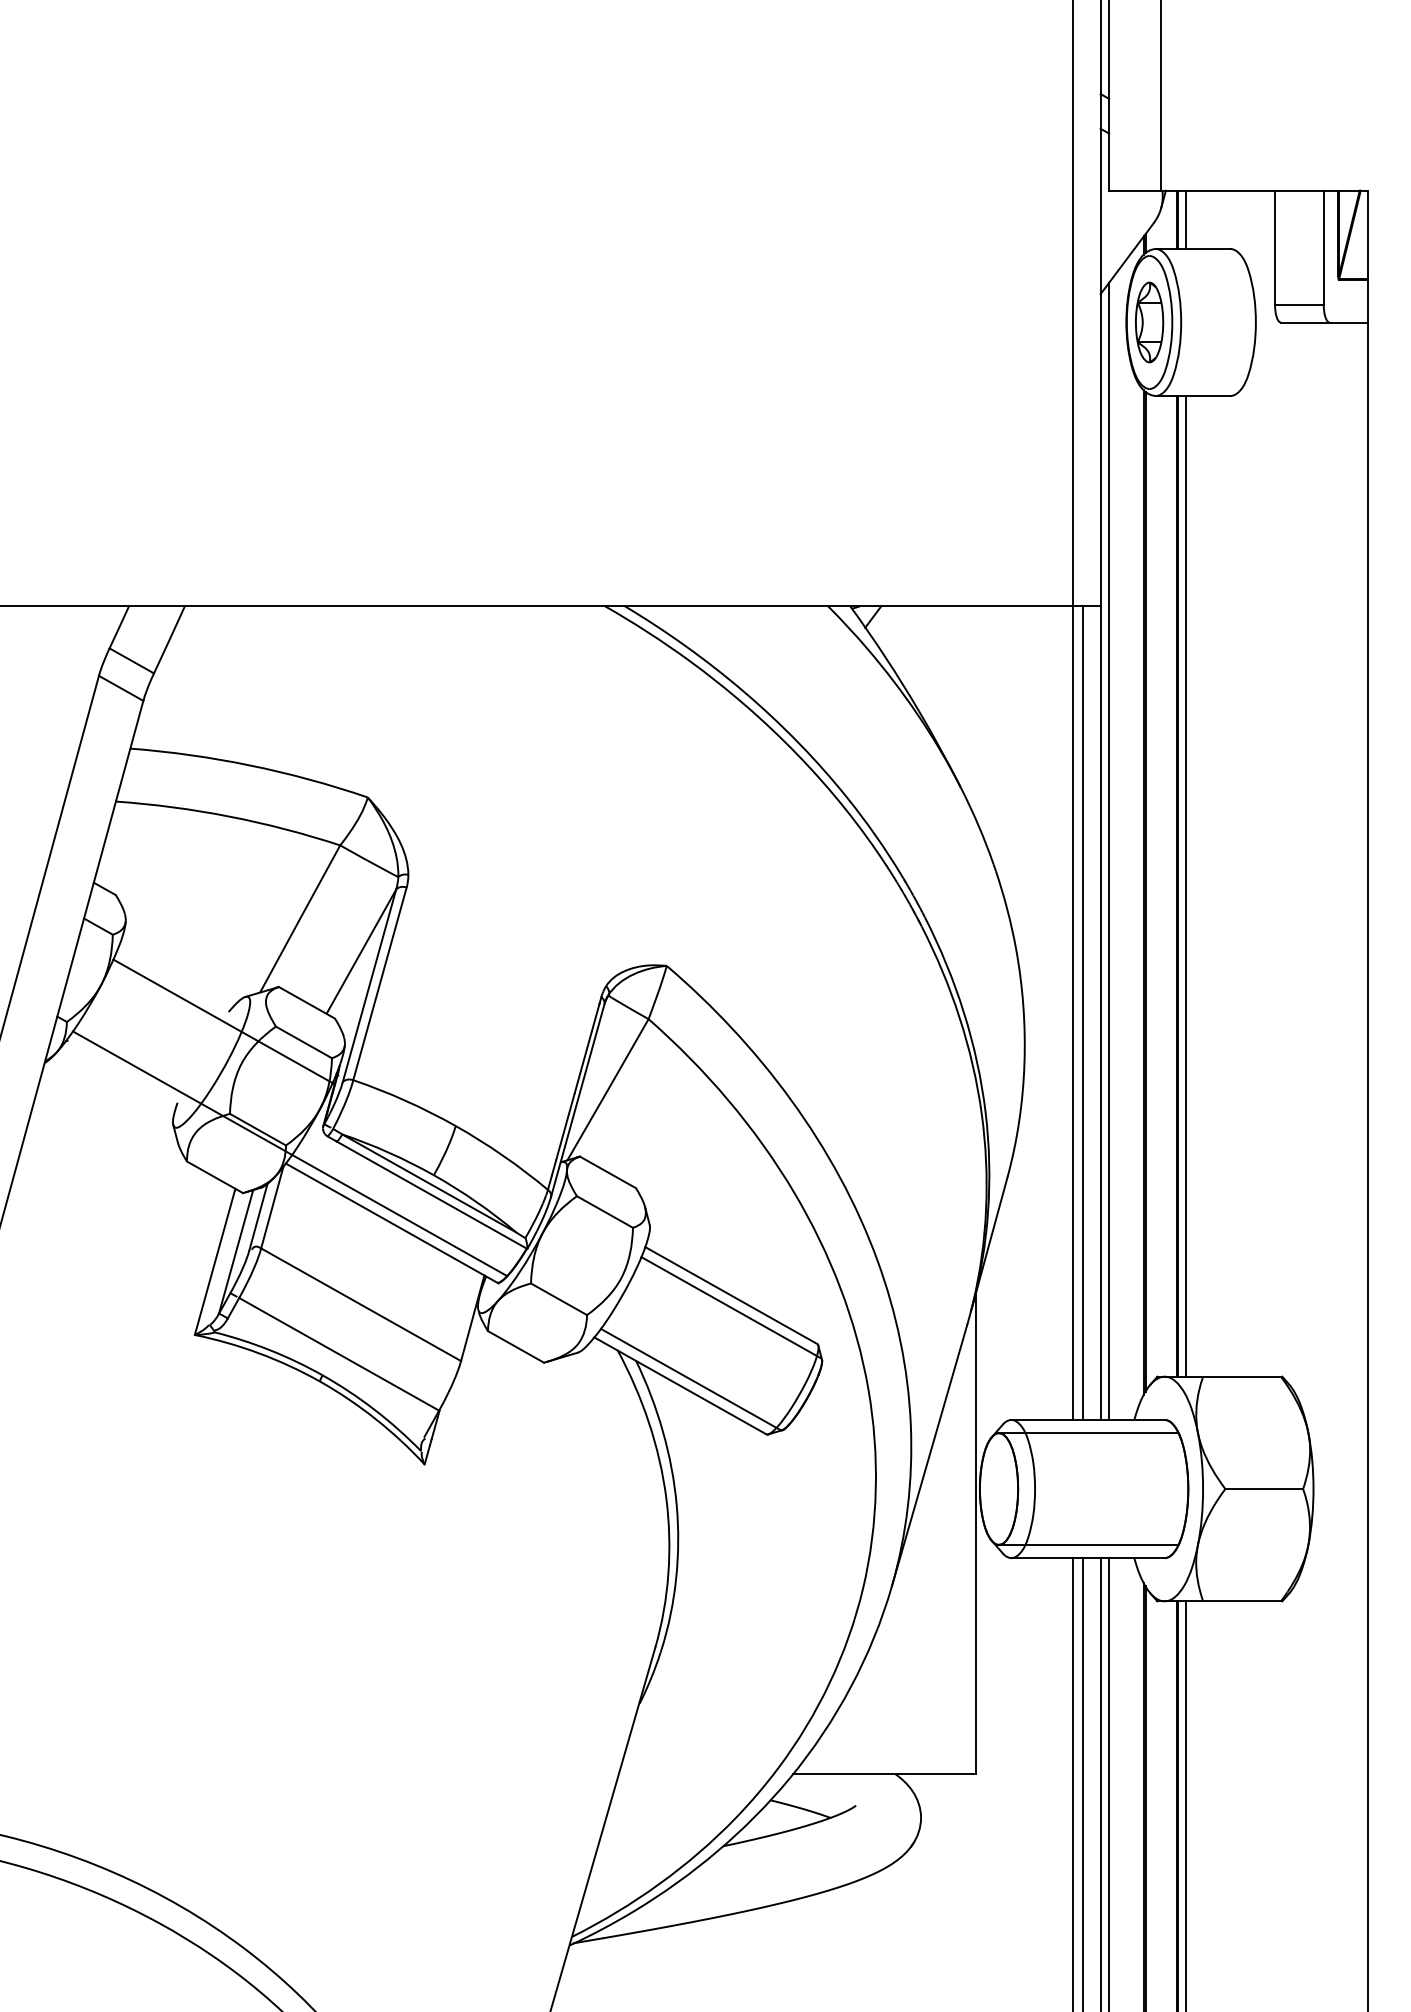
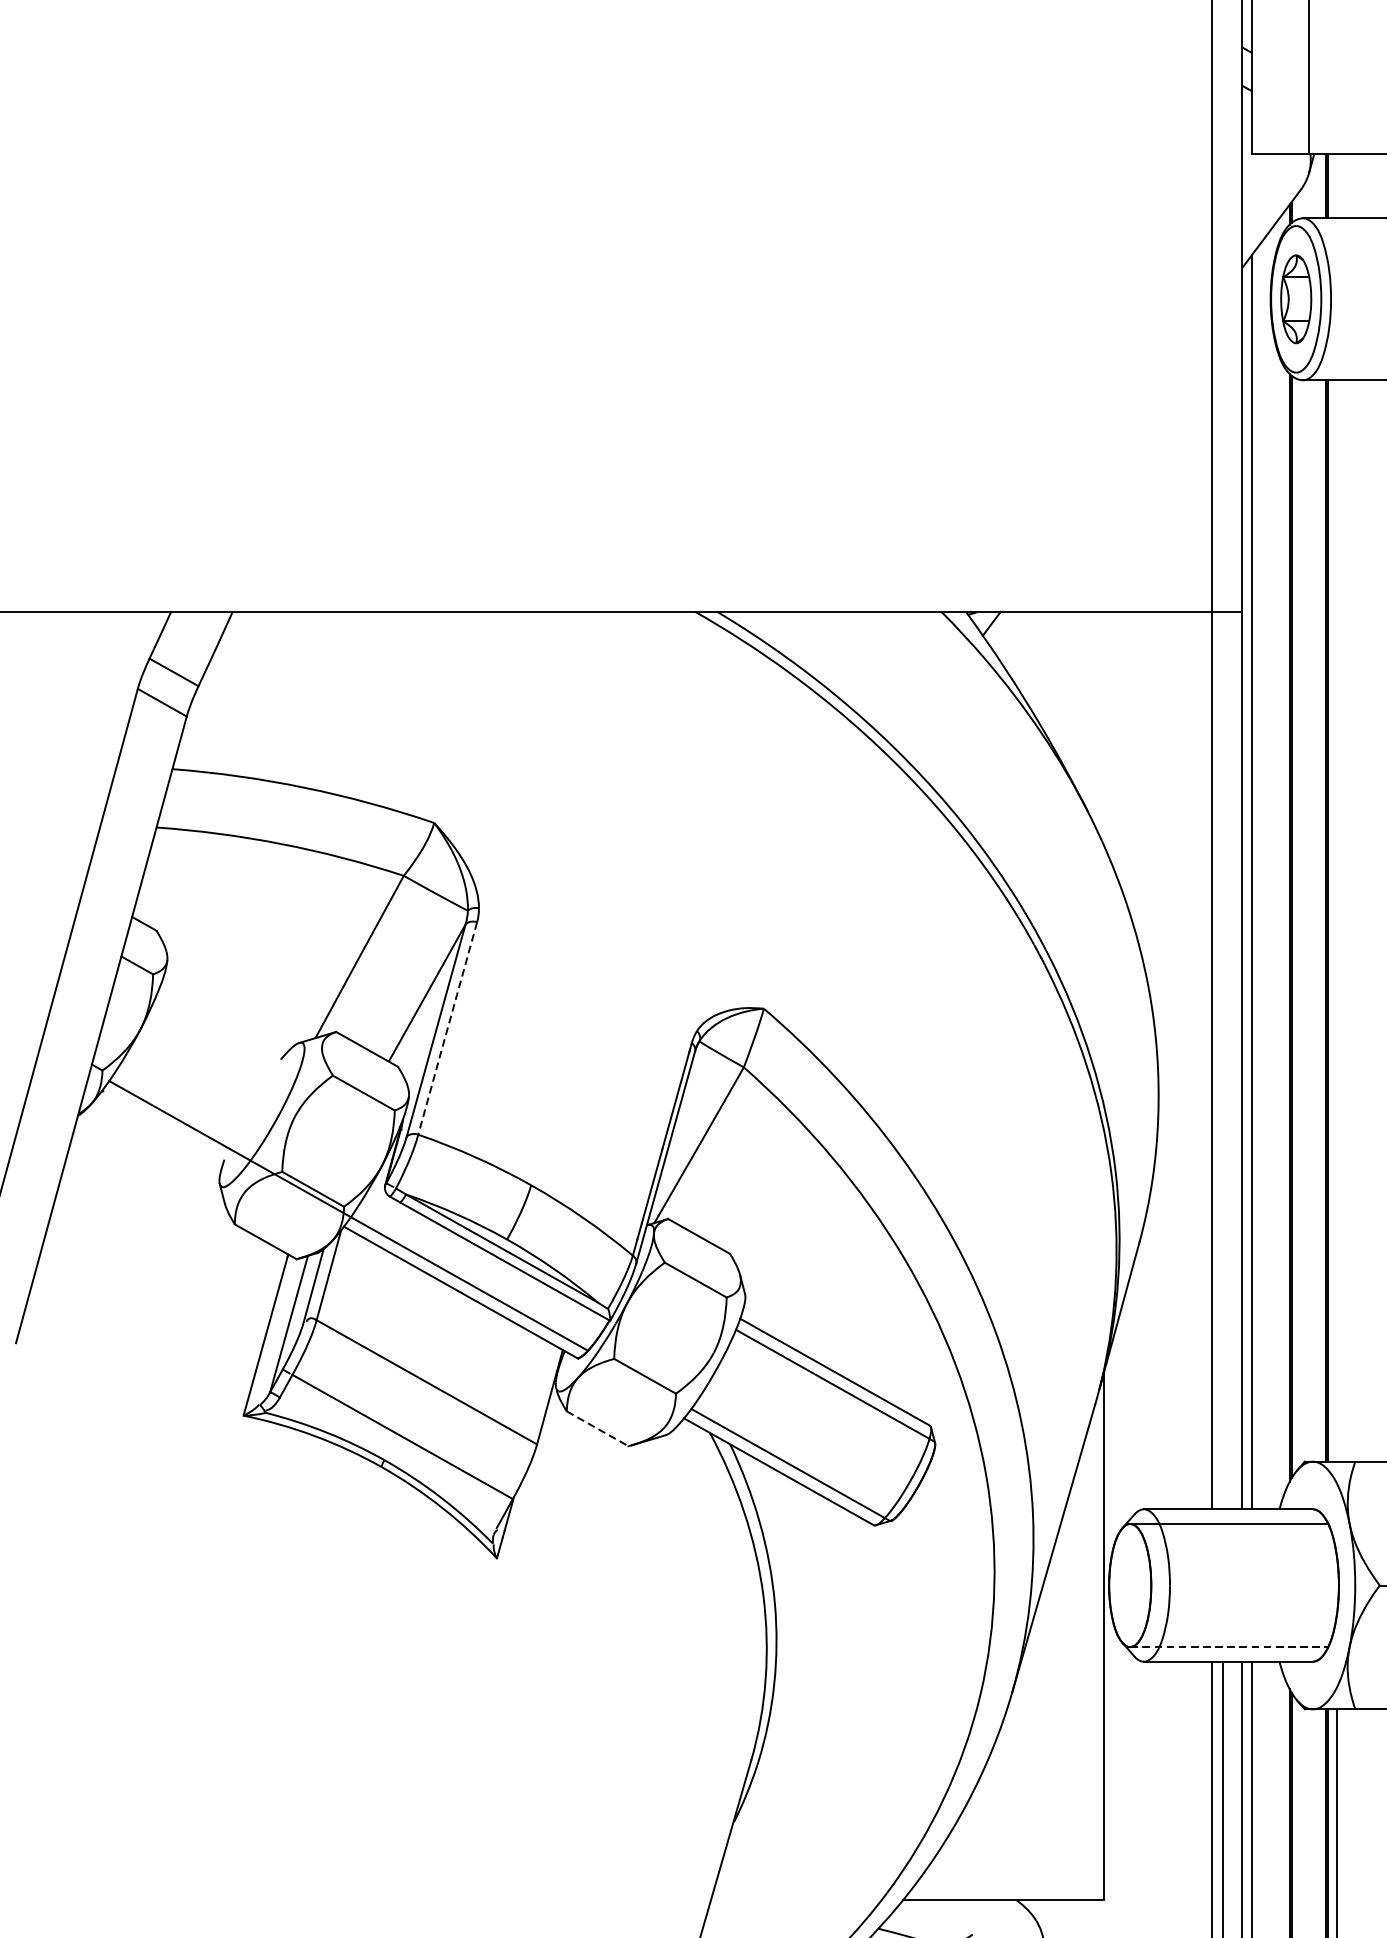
line: (1186, 219) -> (1336, 185), removed
line: (1186, 885) -> (1336, 920), removed
line: (379, 983) -> (447, 1028), solid -> dashed
line: (1083, 1012) -> (1223, 1060), removed
line: (223, 1021) -> (275, 1070), removed
line: (516, 1347) -> (598, 1429), solid -> dashed
line: (1088, 1544) -> (1228, 1646), solid -> dashed

